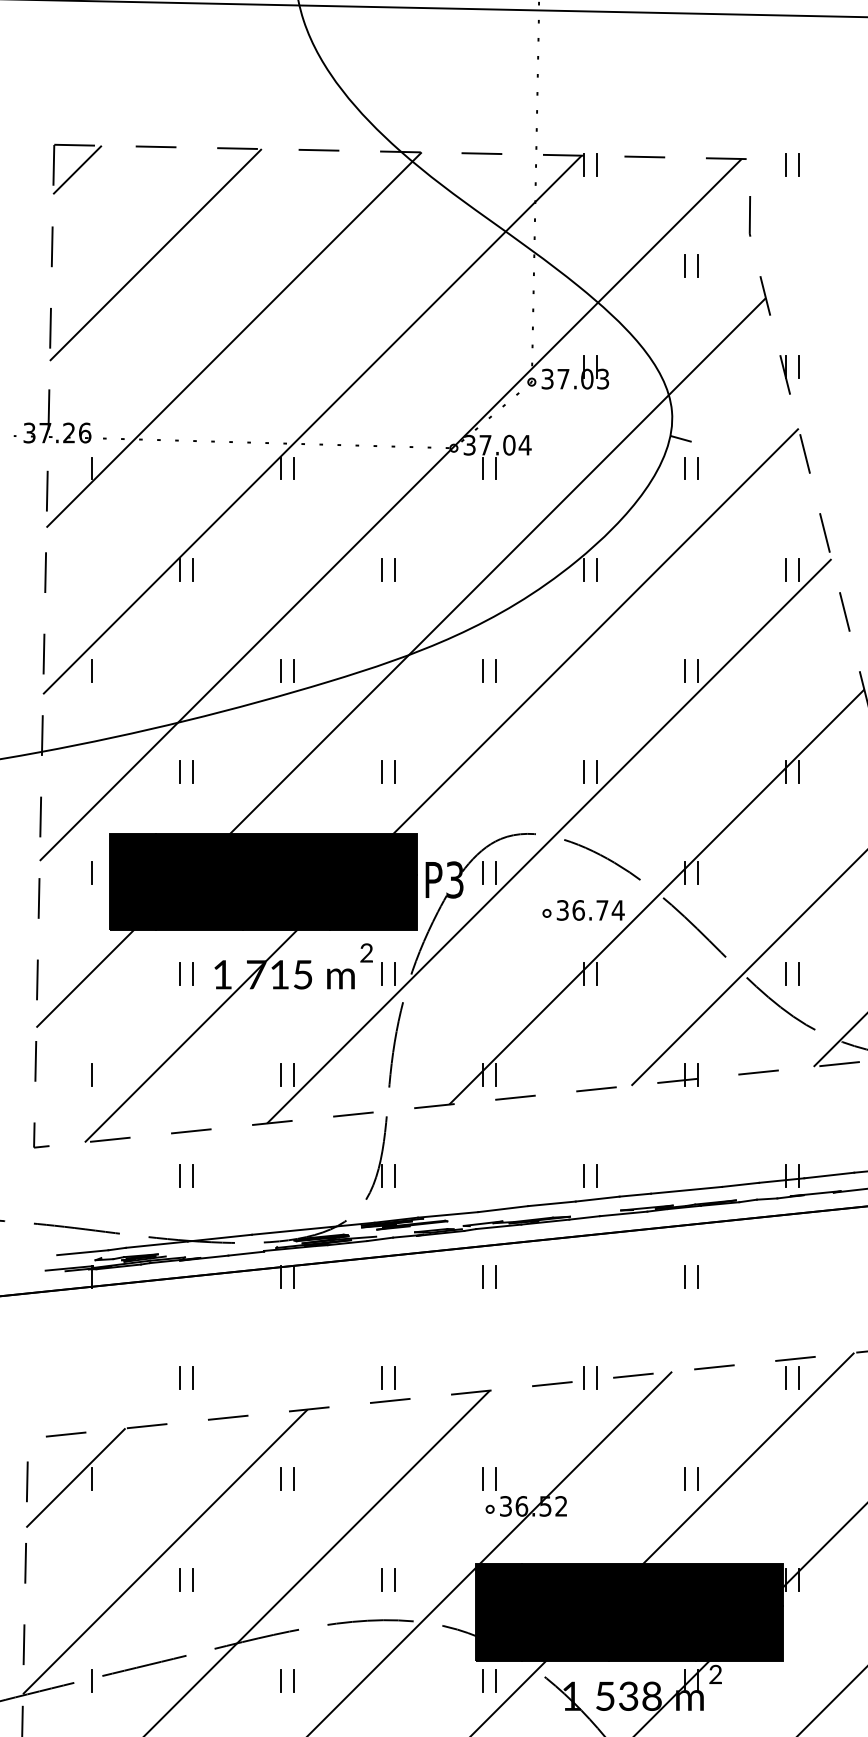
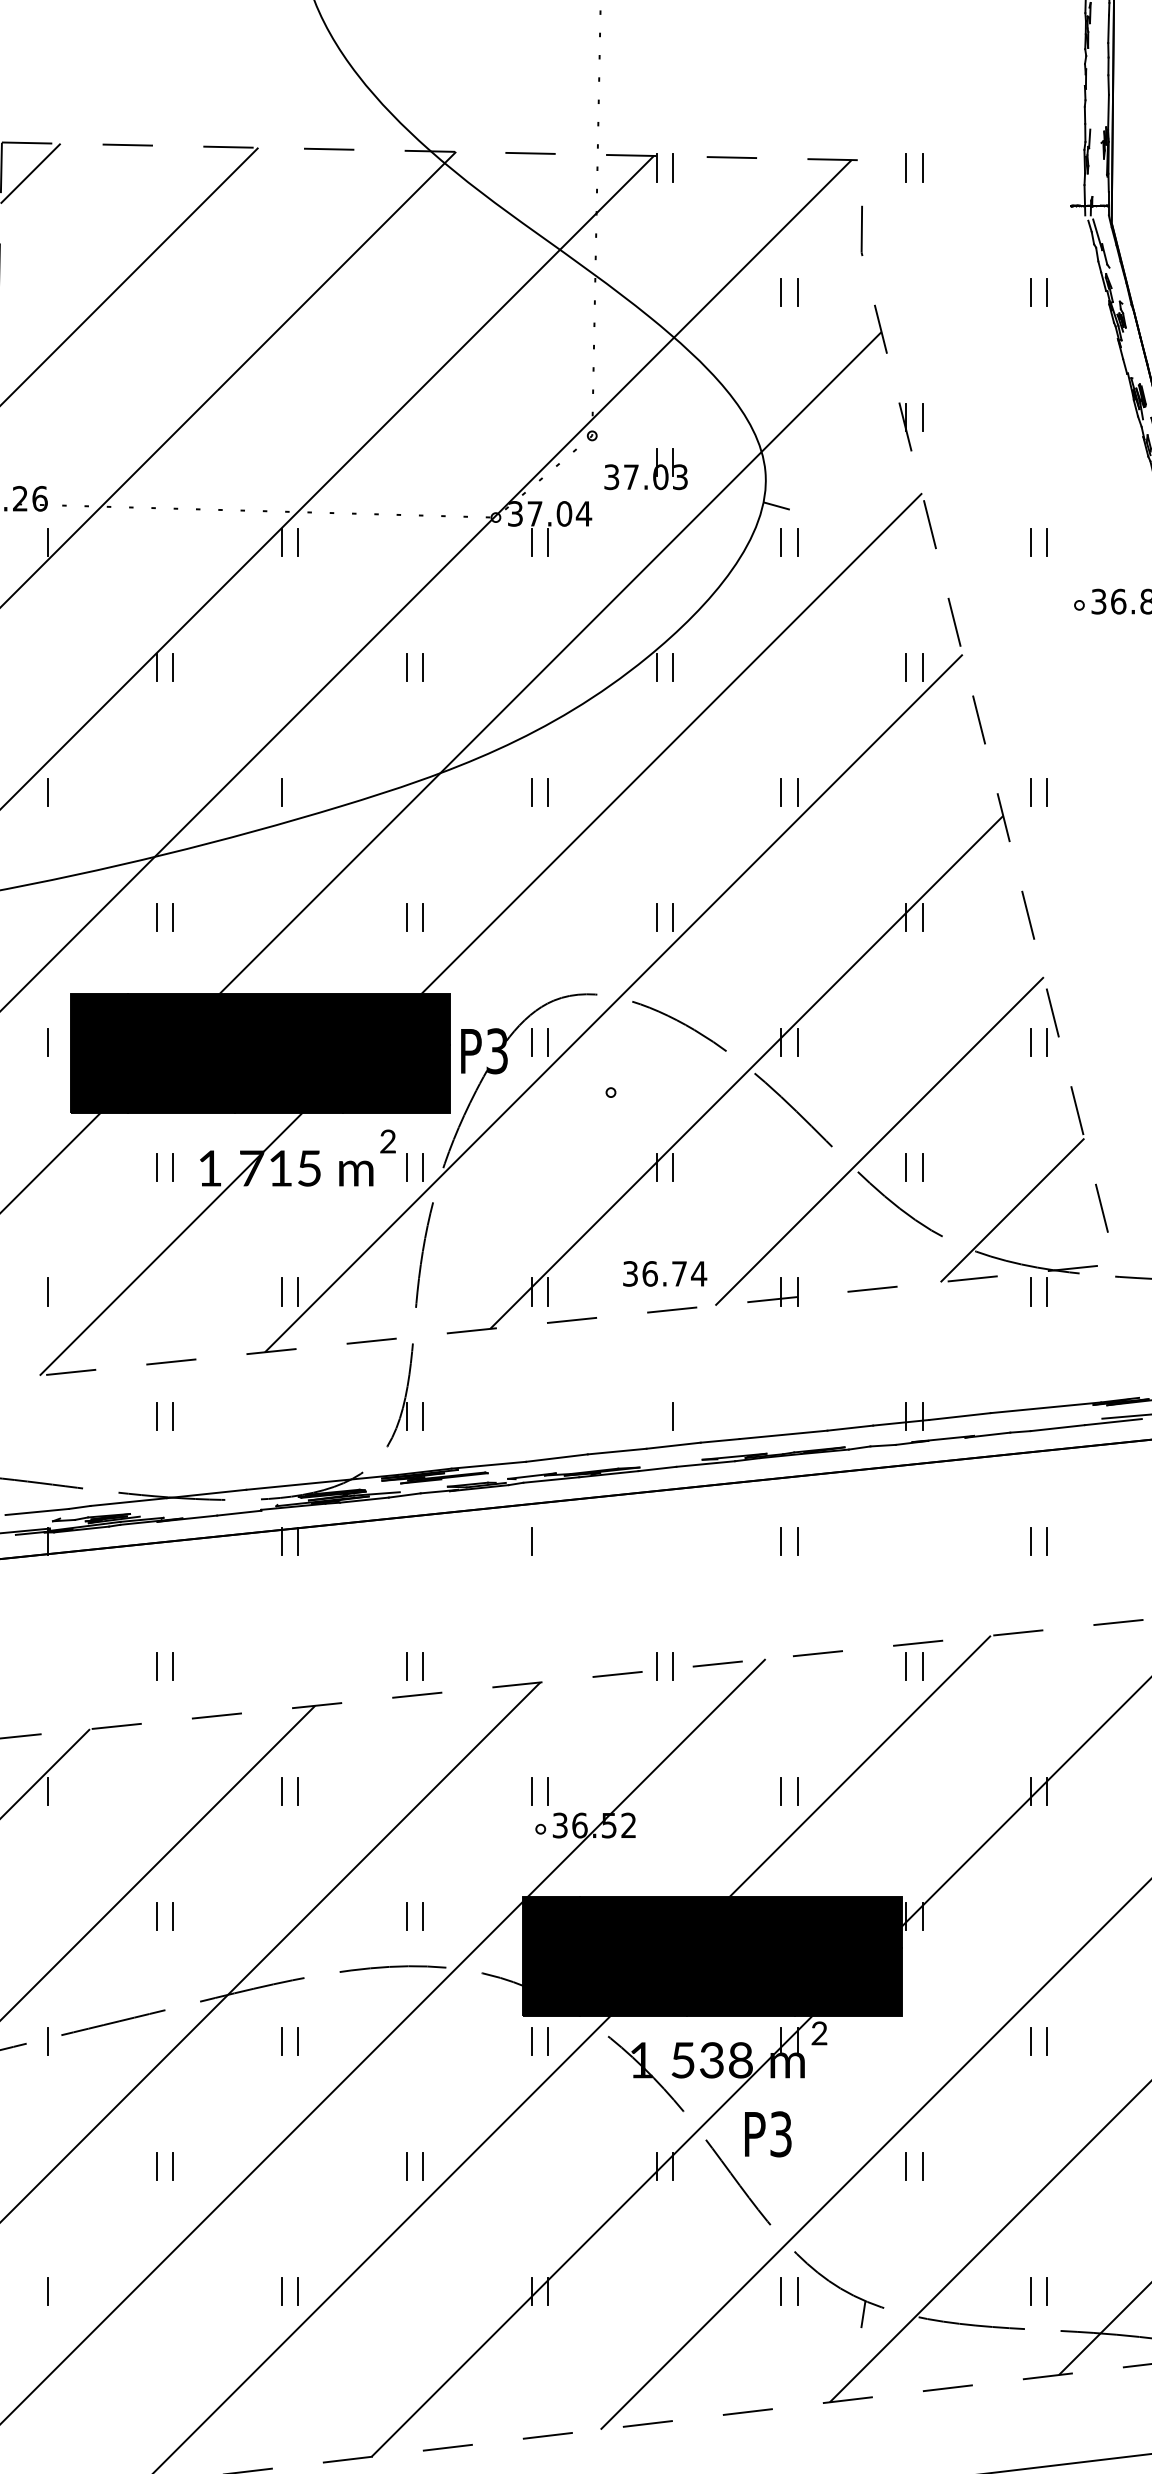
part: (569, 371) -> (638, 467), moved
line: (294, 669) -> (298, 791), removed
text: (591, 910) -> (665, 1273), moved
line: (583, 1175) -> (656, 1416), removed
line: (495, 1276) -> (547, 1541), removed

